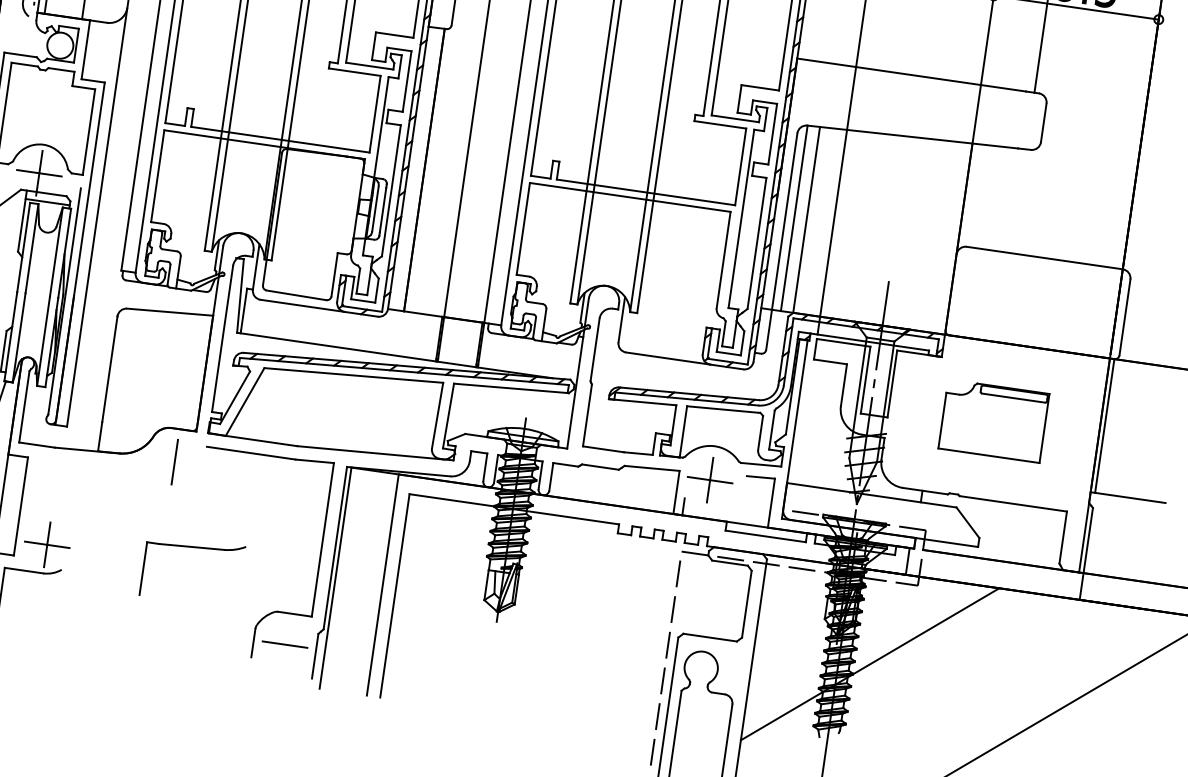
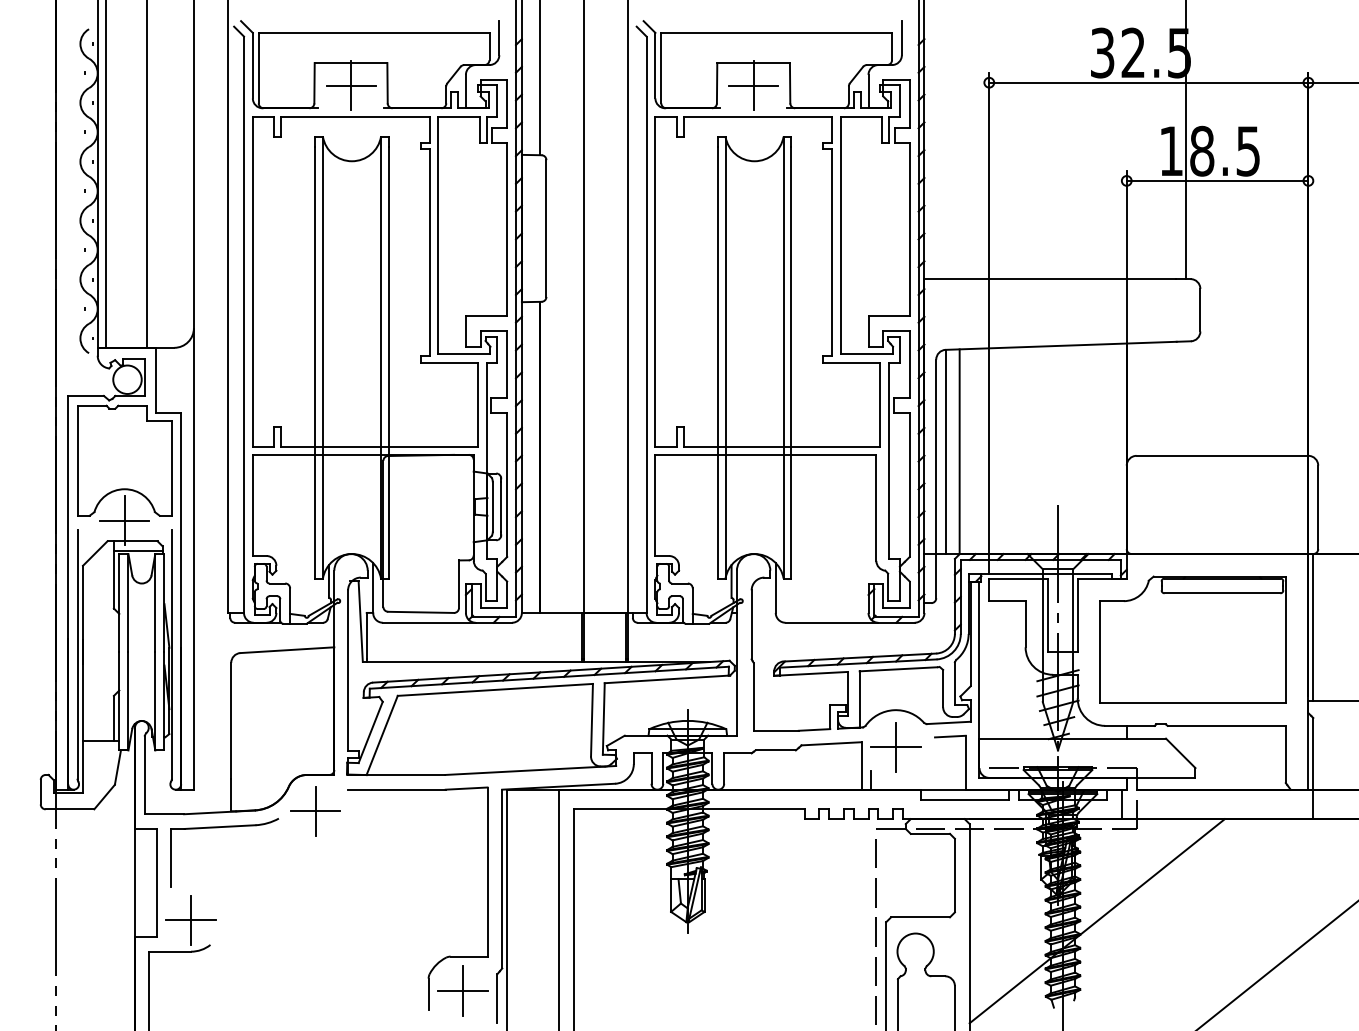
part: (993, 420) -> (1192, 639), size x1.67
line: (174, 462) -> (315, 811), added
part: (190, 548) -> (218, 828), moved
line: (284, 644) -> (462, 990), added

